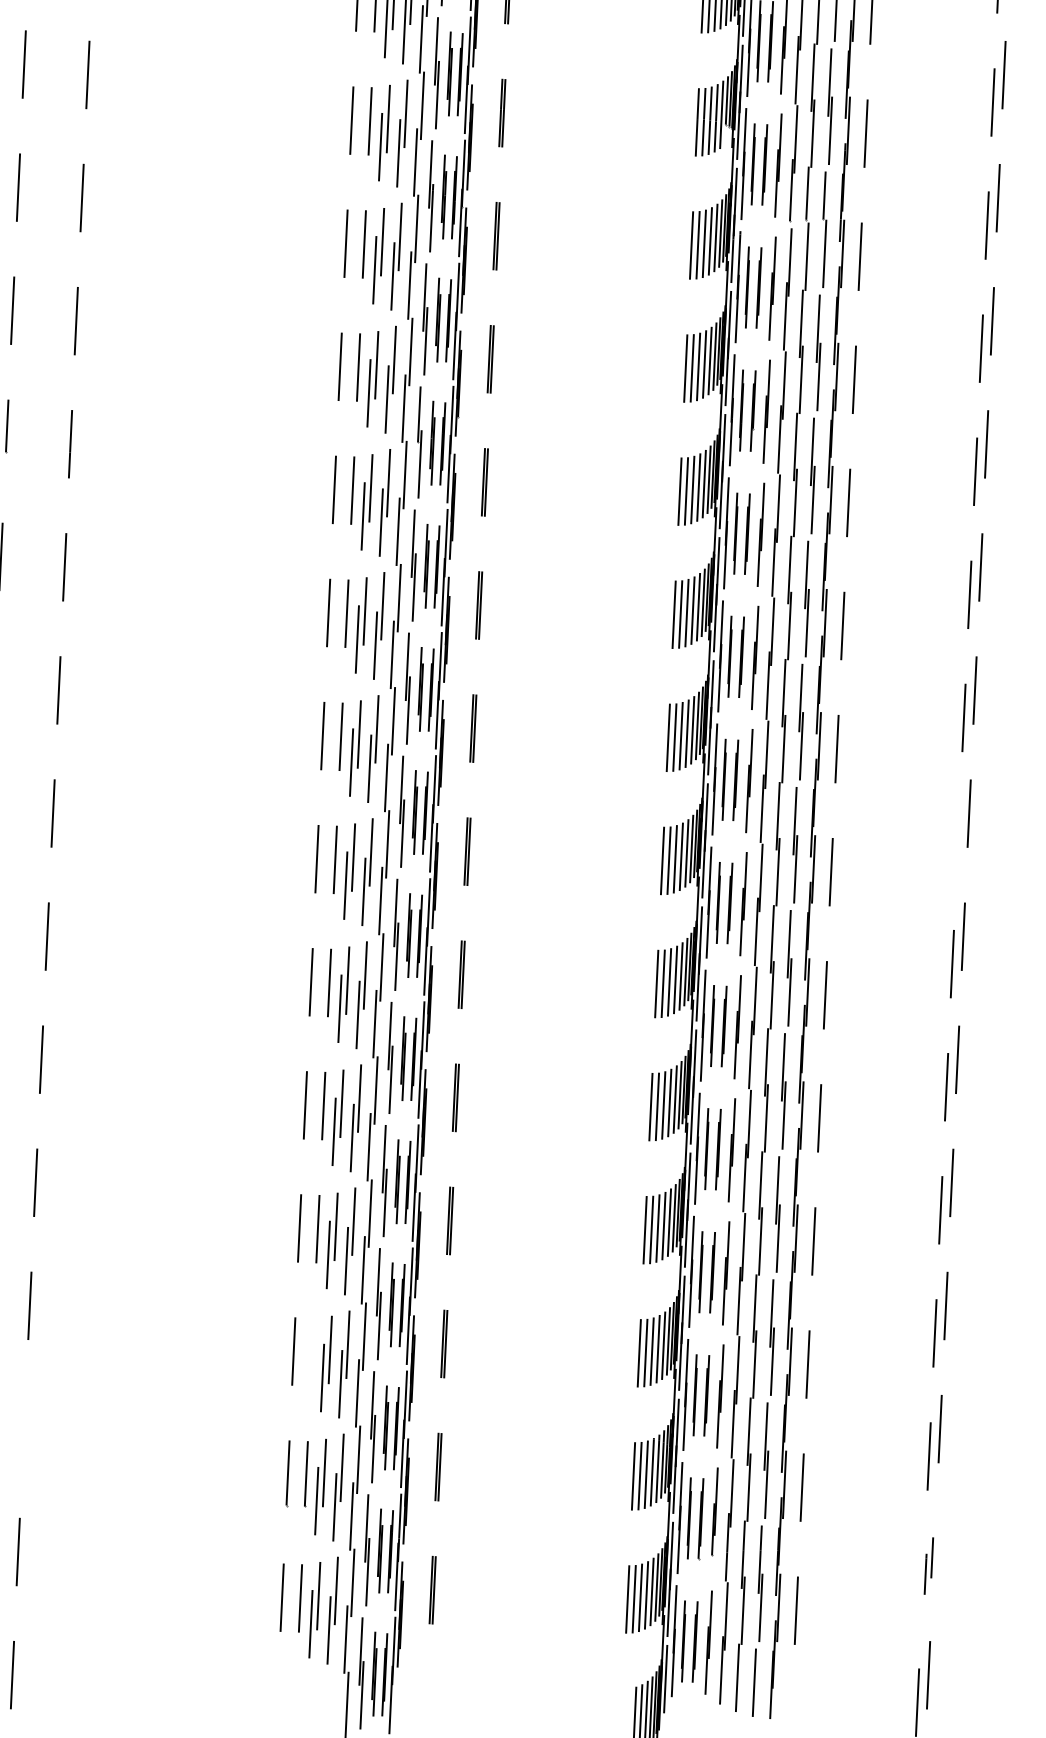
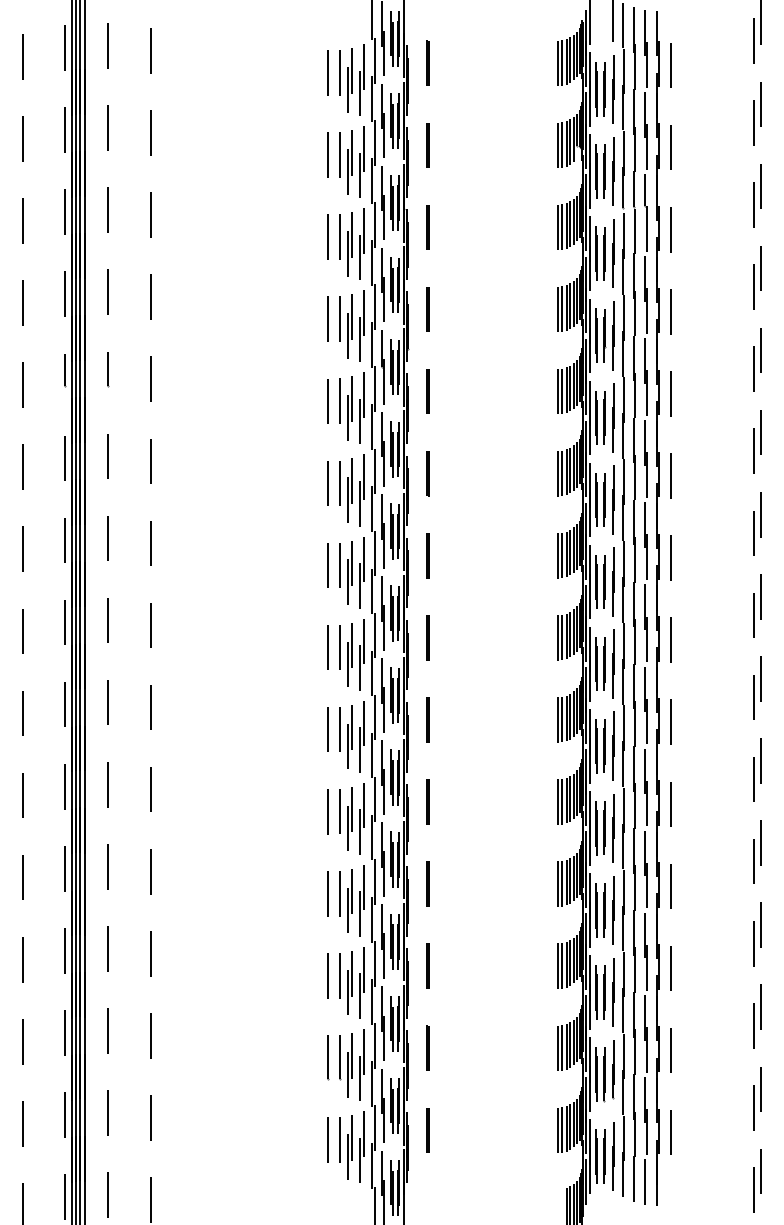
line: (958, 841) -> (754, 615), added
line: (312, 1351) -> (340, 975), added
line: (24, 1428) -> (151, 1035), added
part: (929, 1565) -> (757, 1098), size x1.67

